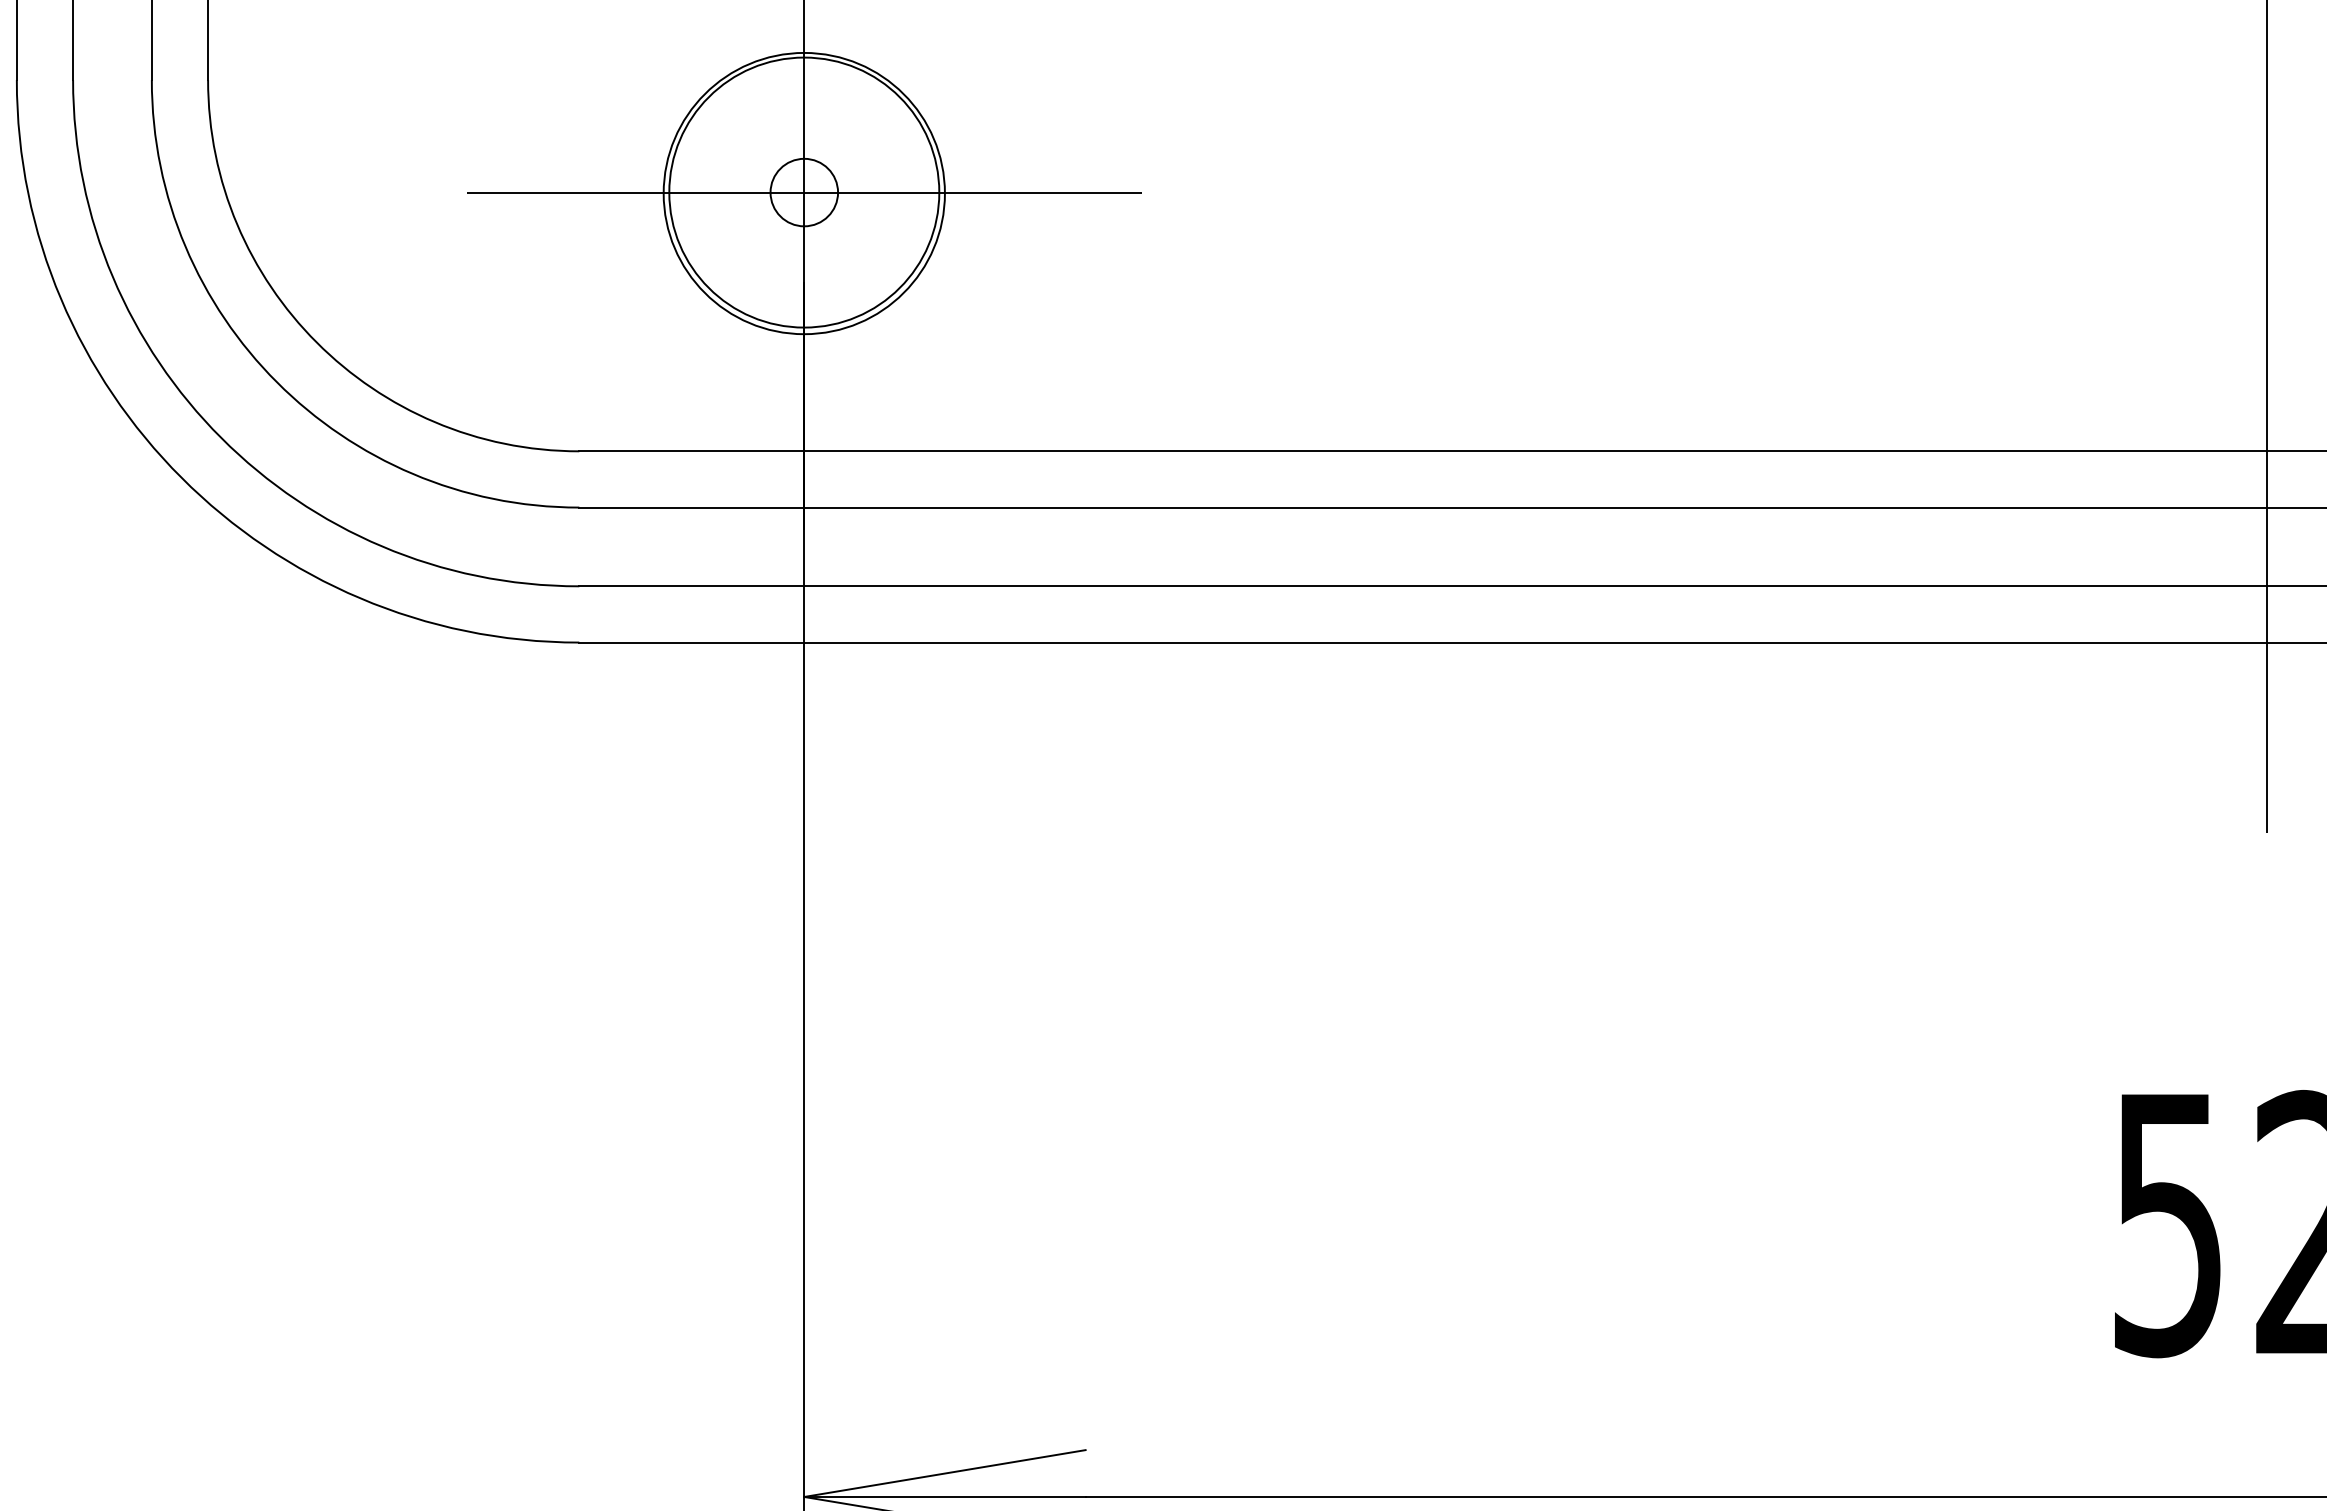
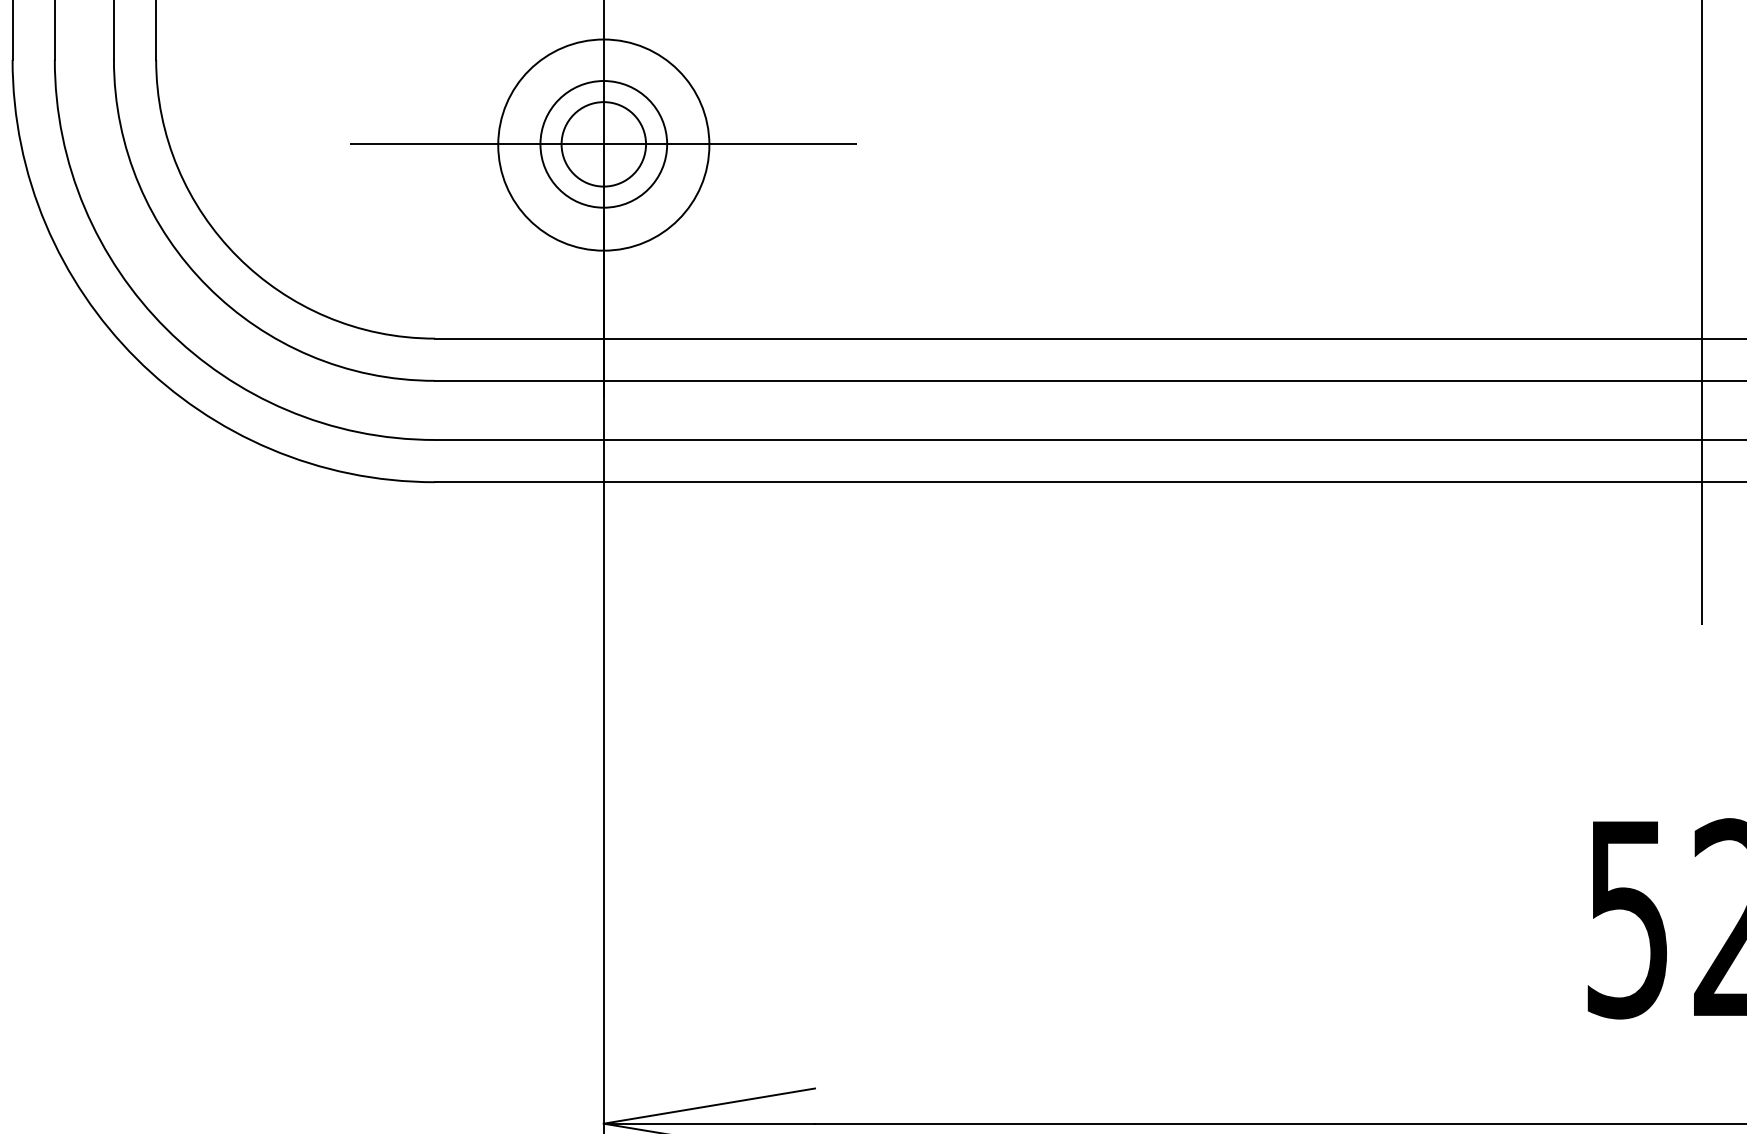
circle: (803, 192) -> (603, 144), size x0.62
circle: (804, 192) -> (603, 144), size x1.67

